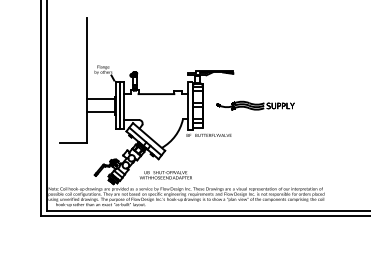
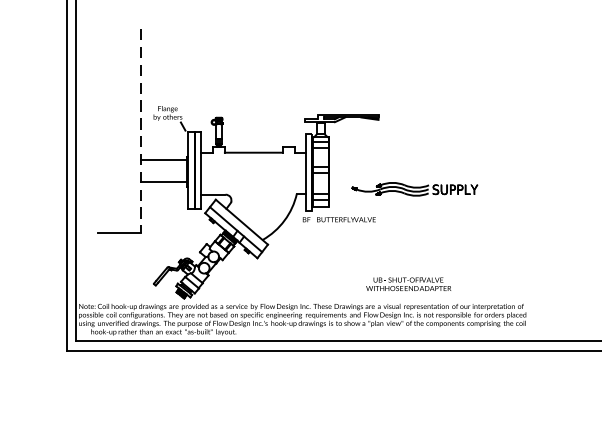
line: (87, 80) -> (142, 130), solid -> dashed
part: (255, 105) -> (414, 188), moved
text: (165, 175) -> (408, 284), moved

